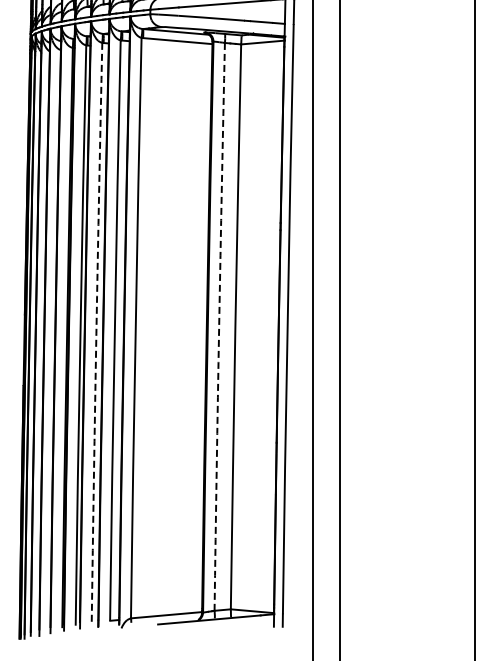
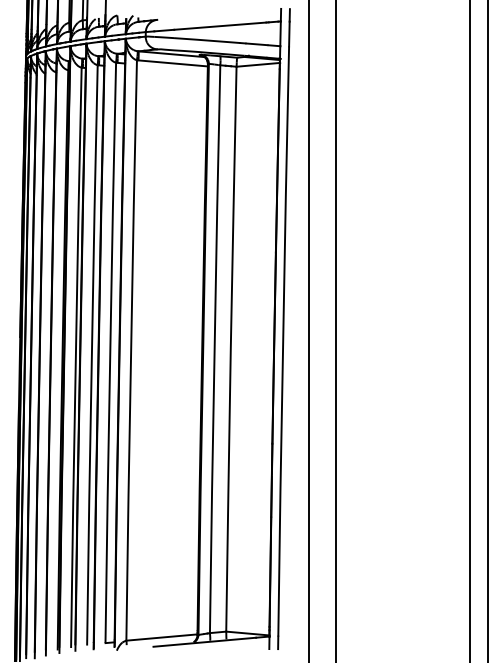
arc: (219, 327) -> (214, 349), dashed -> solid
arc: (96, 333) -> (91, 355), dashed -> solid

